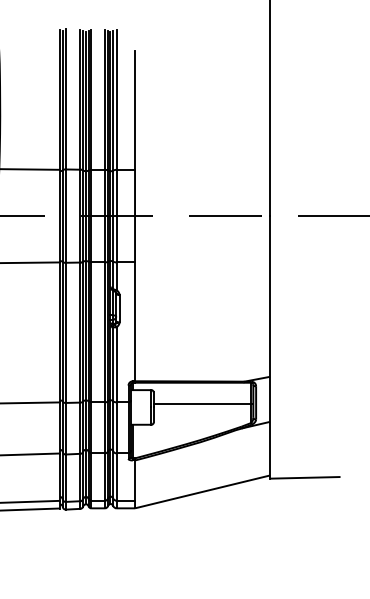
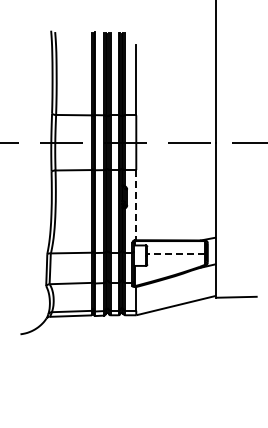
line: (135, 322) -> (136, 205), solid -> dashed
line: (203, 403) -> (176, 253), solid -> dashed

